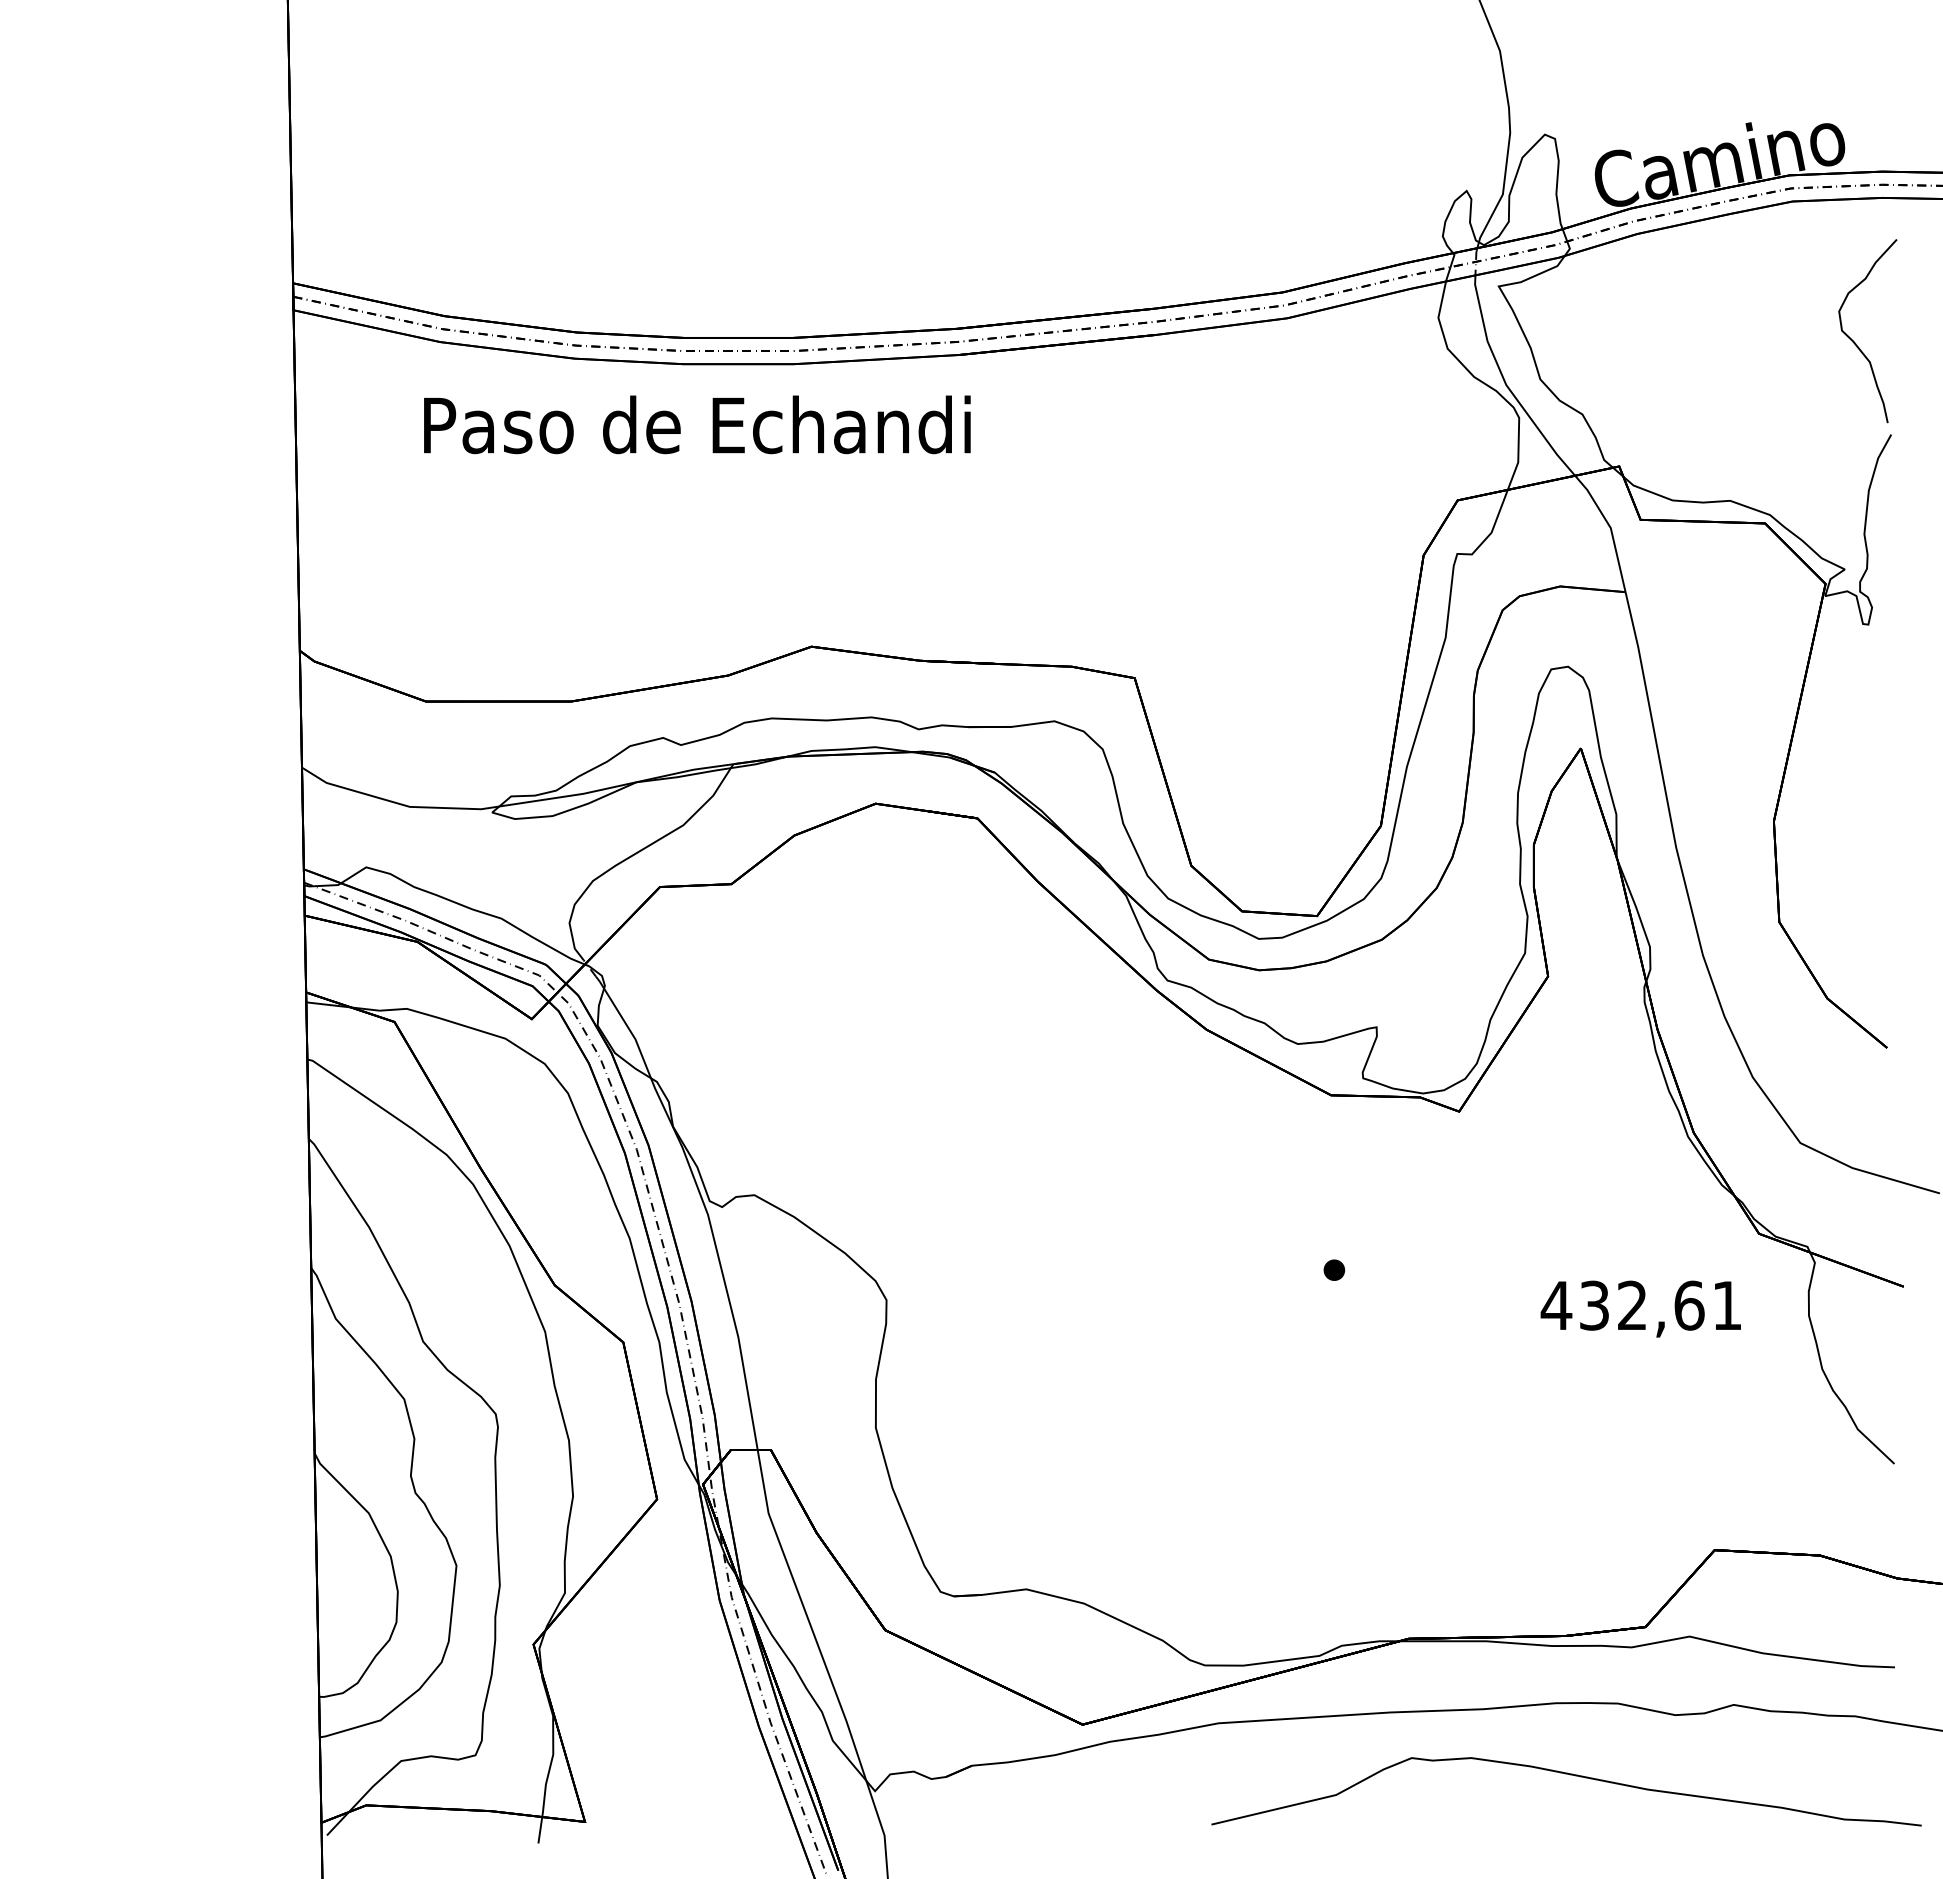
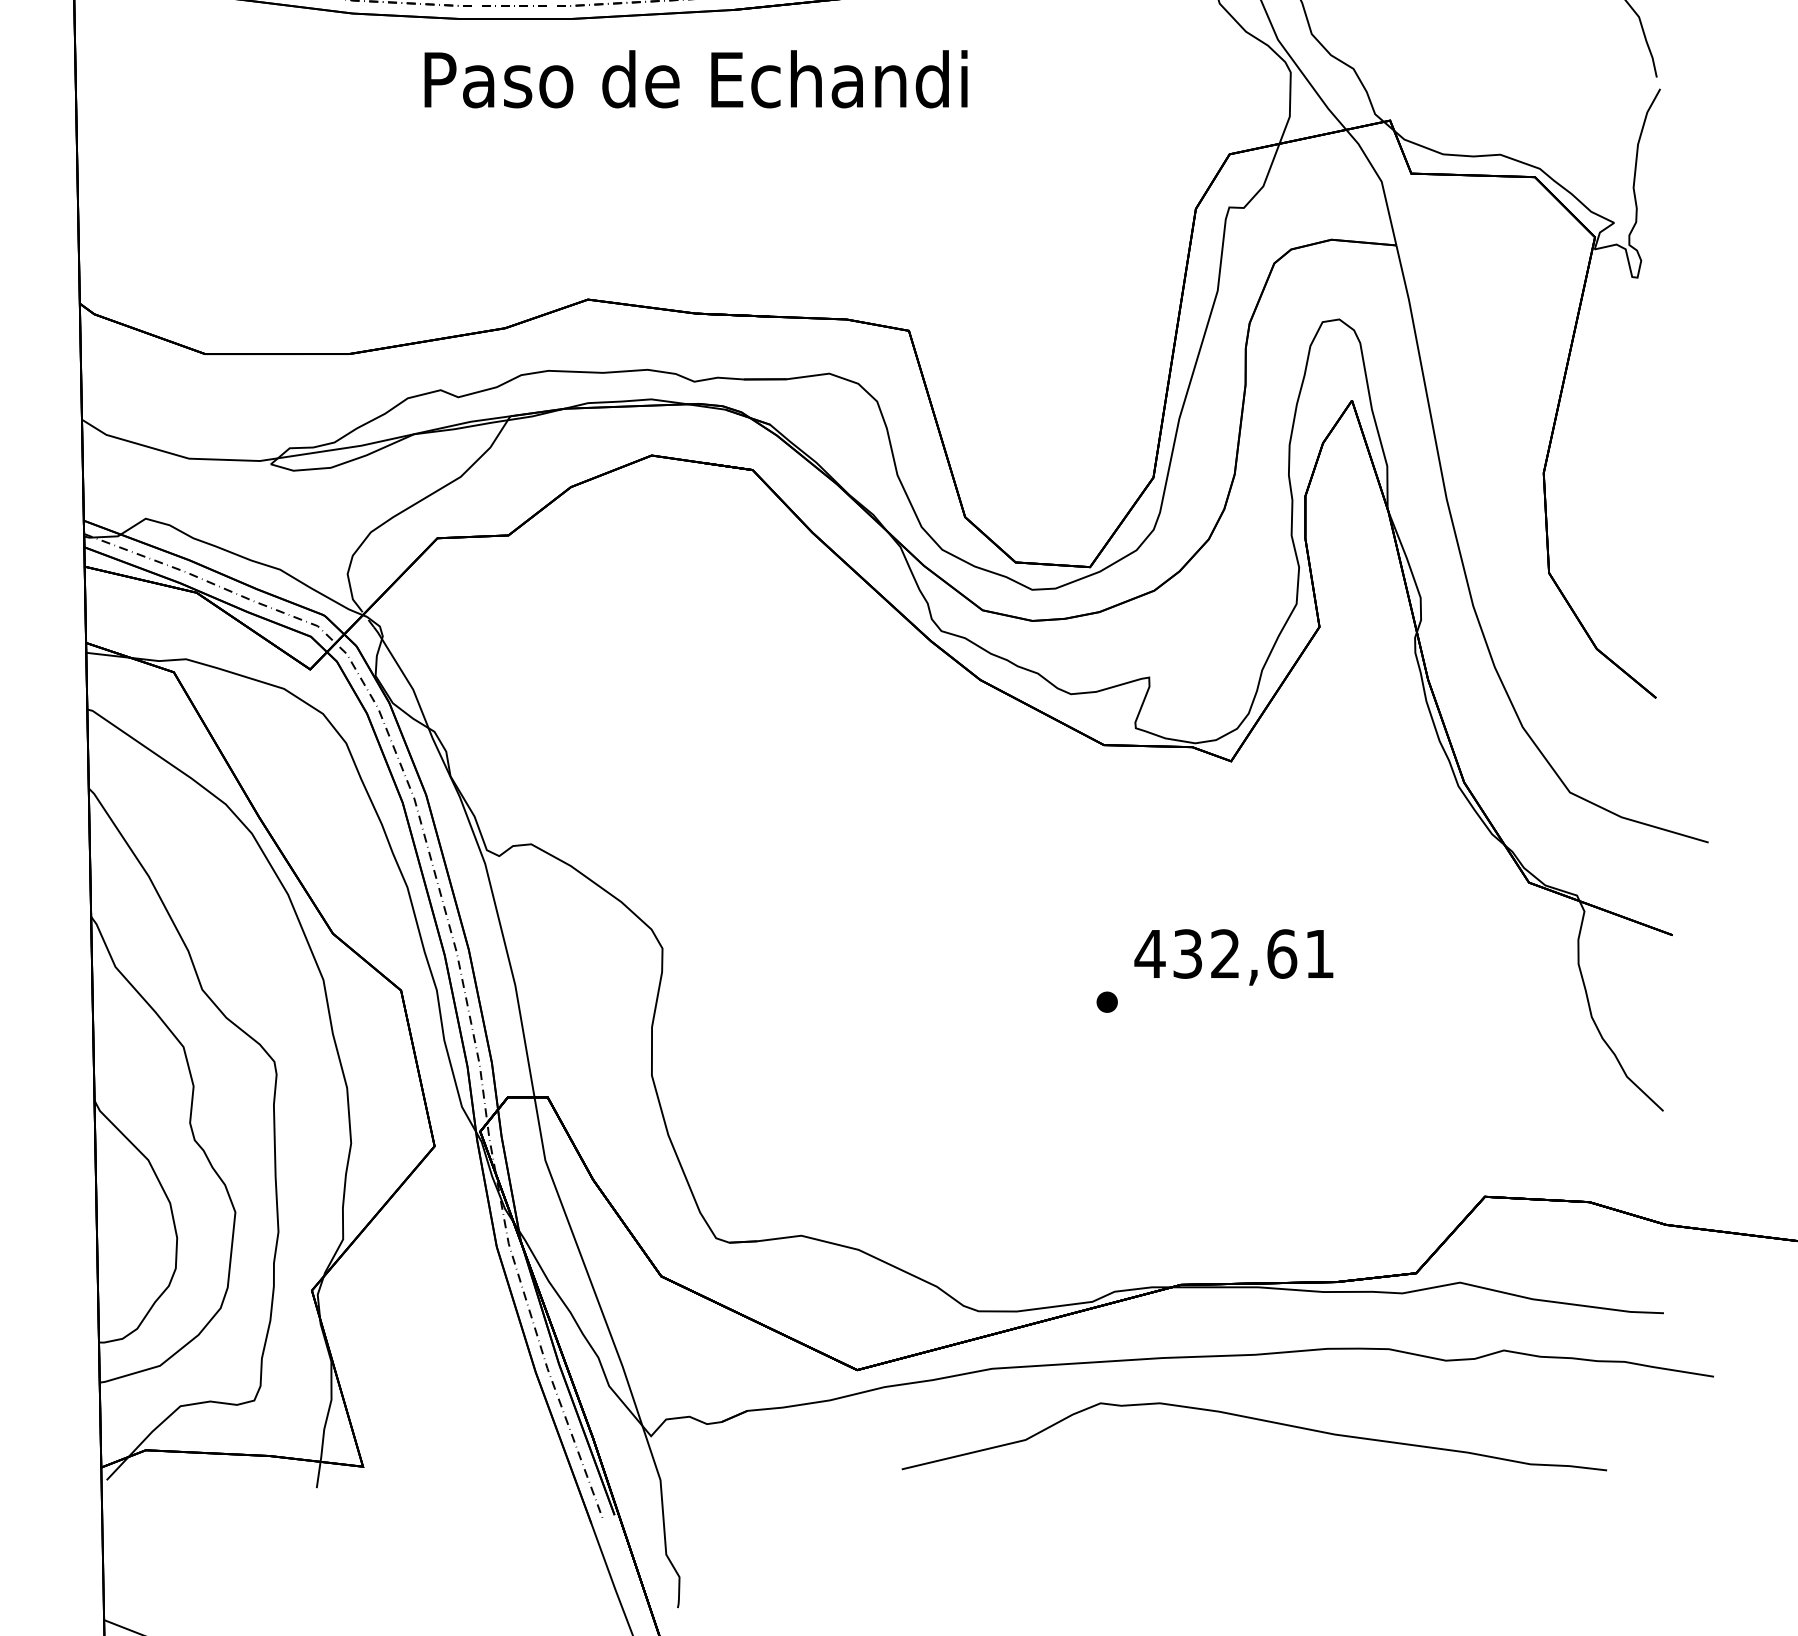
text: (697, 424) -> (696, 78), moved
part: (1334, 1269) -> (1107, 1001), moved
text: (1640, 1308) -> (1233, 956), moved
curve: (1570, 1775) -> (1258, 1420), moved

